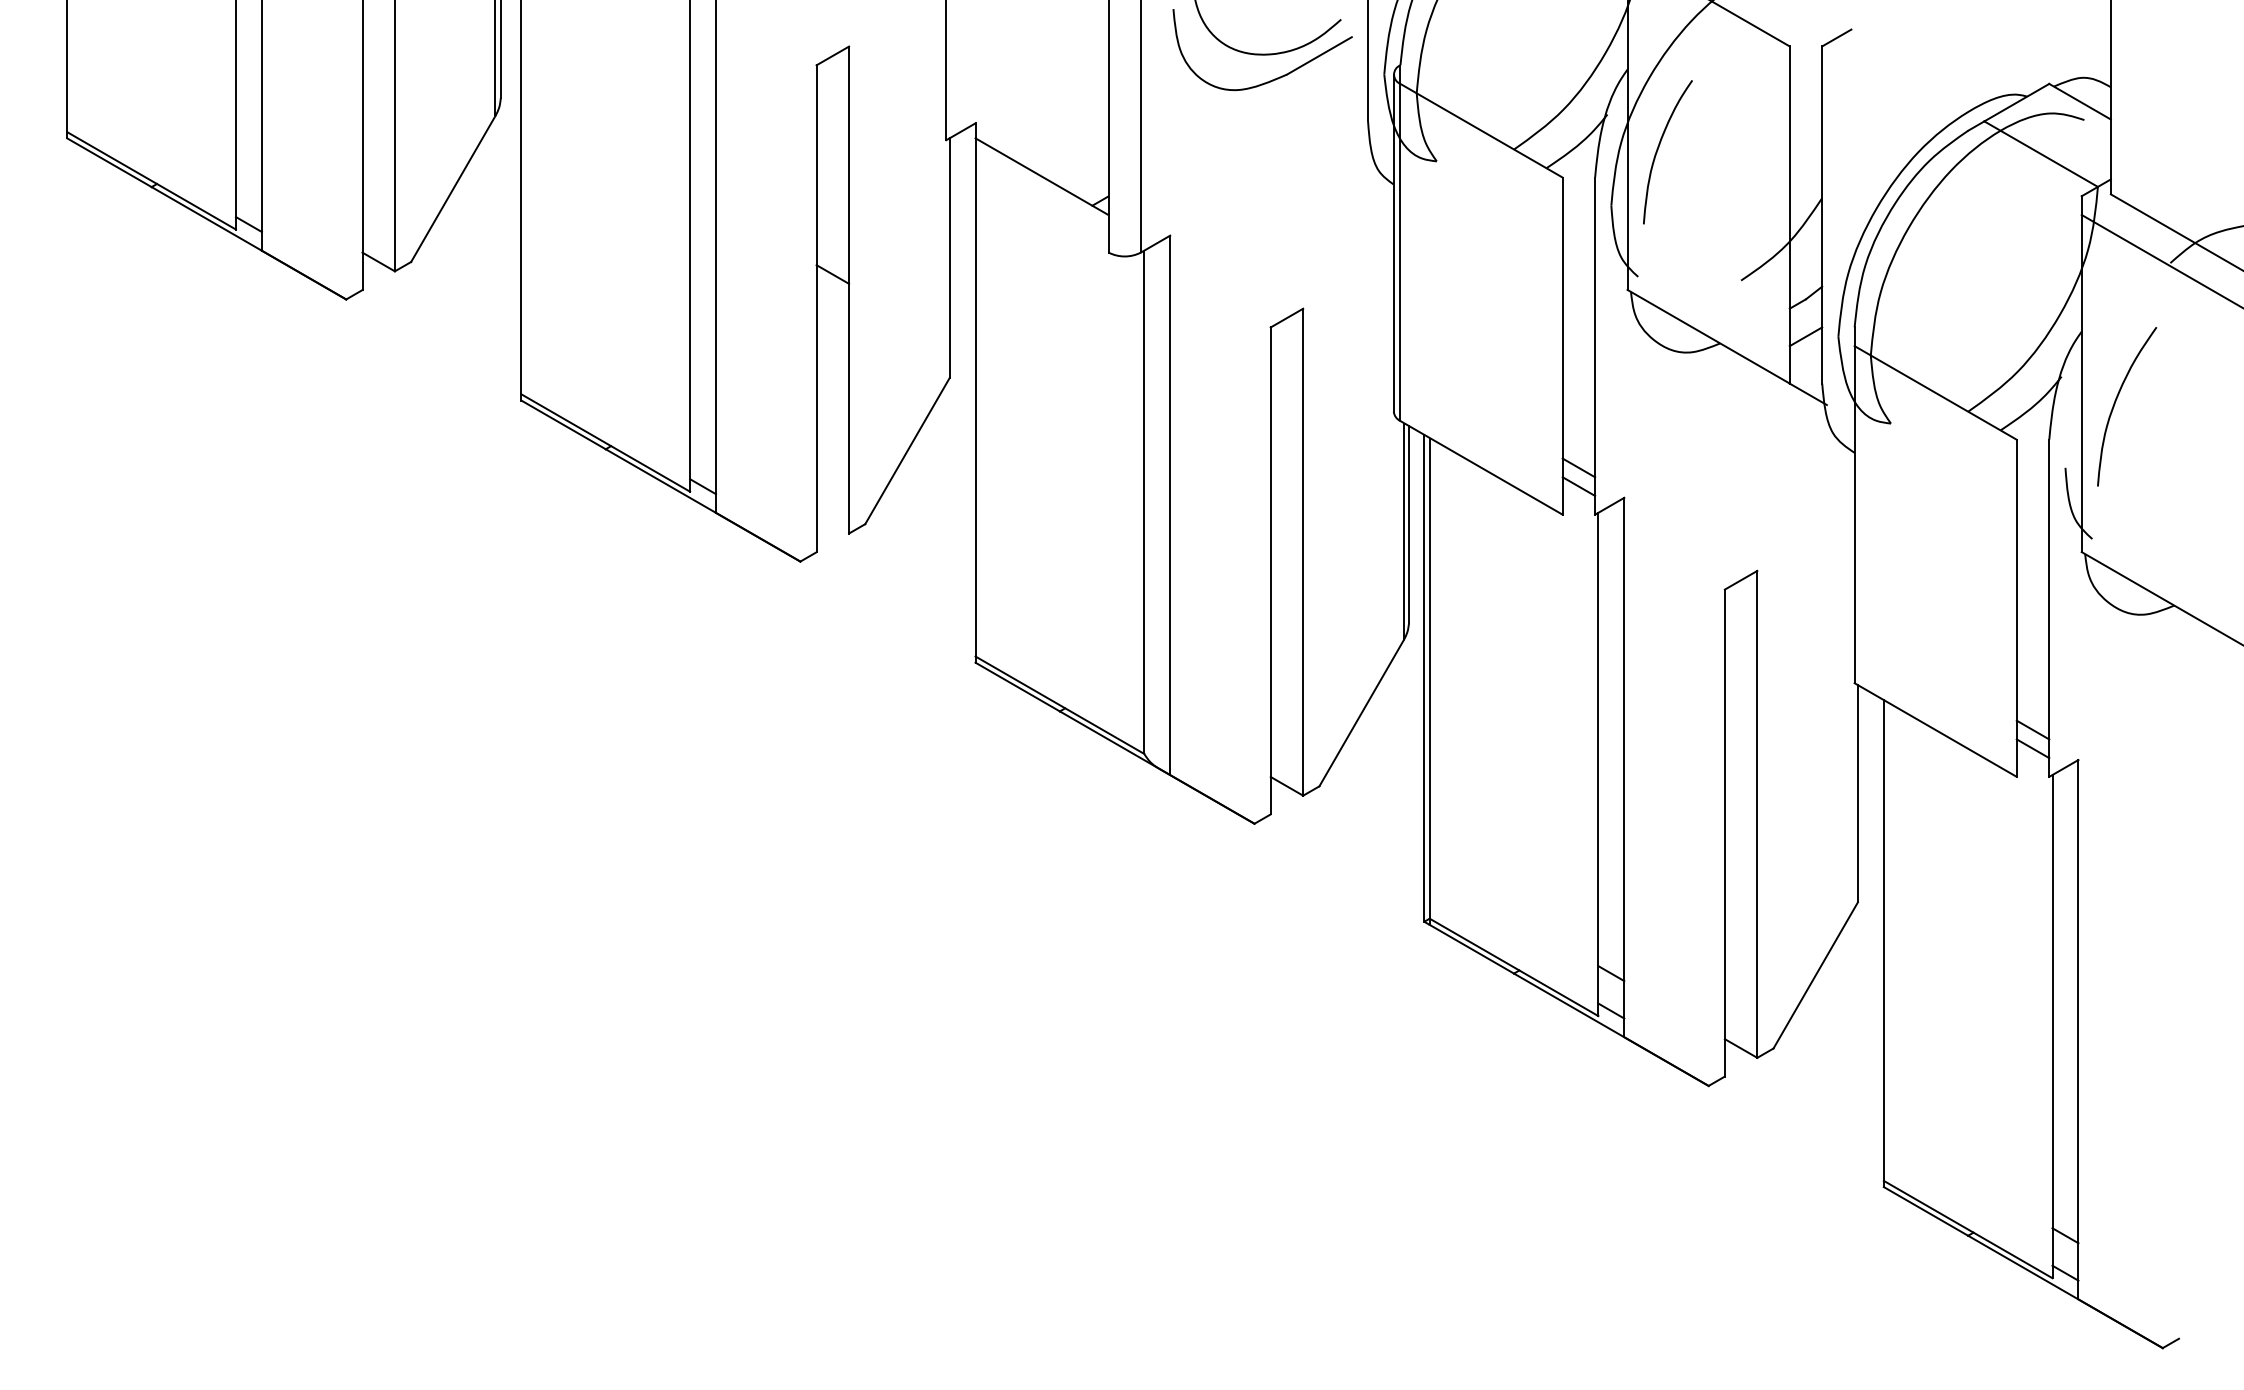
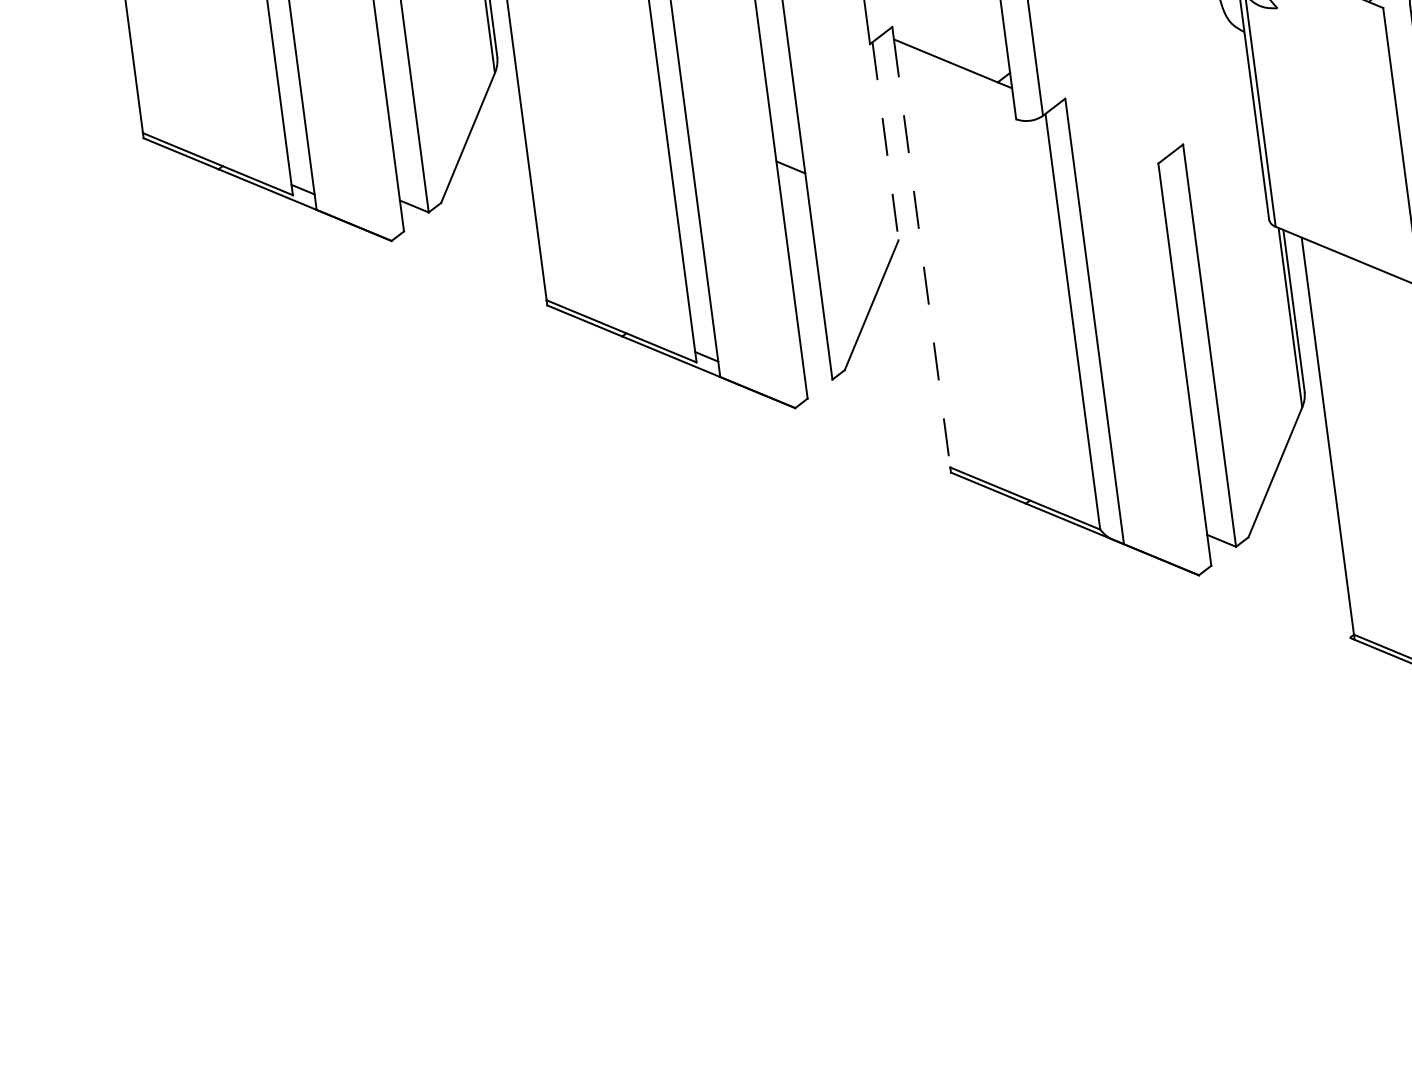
line: (949, 258) -> (885, 141), solid -> dashed
line: (975, 397) -> (922, 253), solid -> dashed
line: (1424, 677) -> (1323, 435), removed

